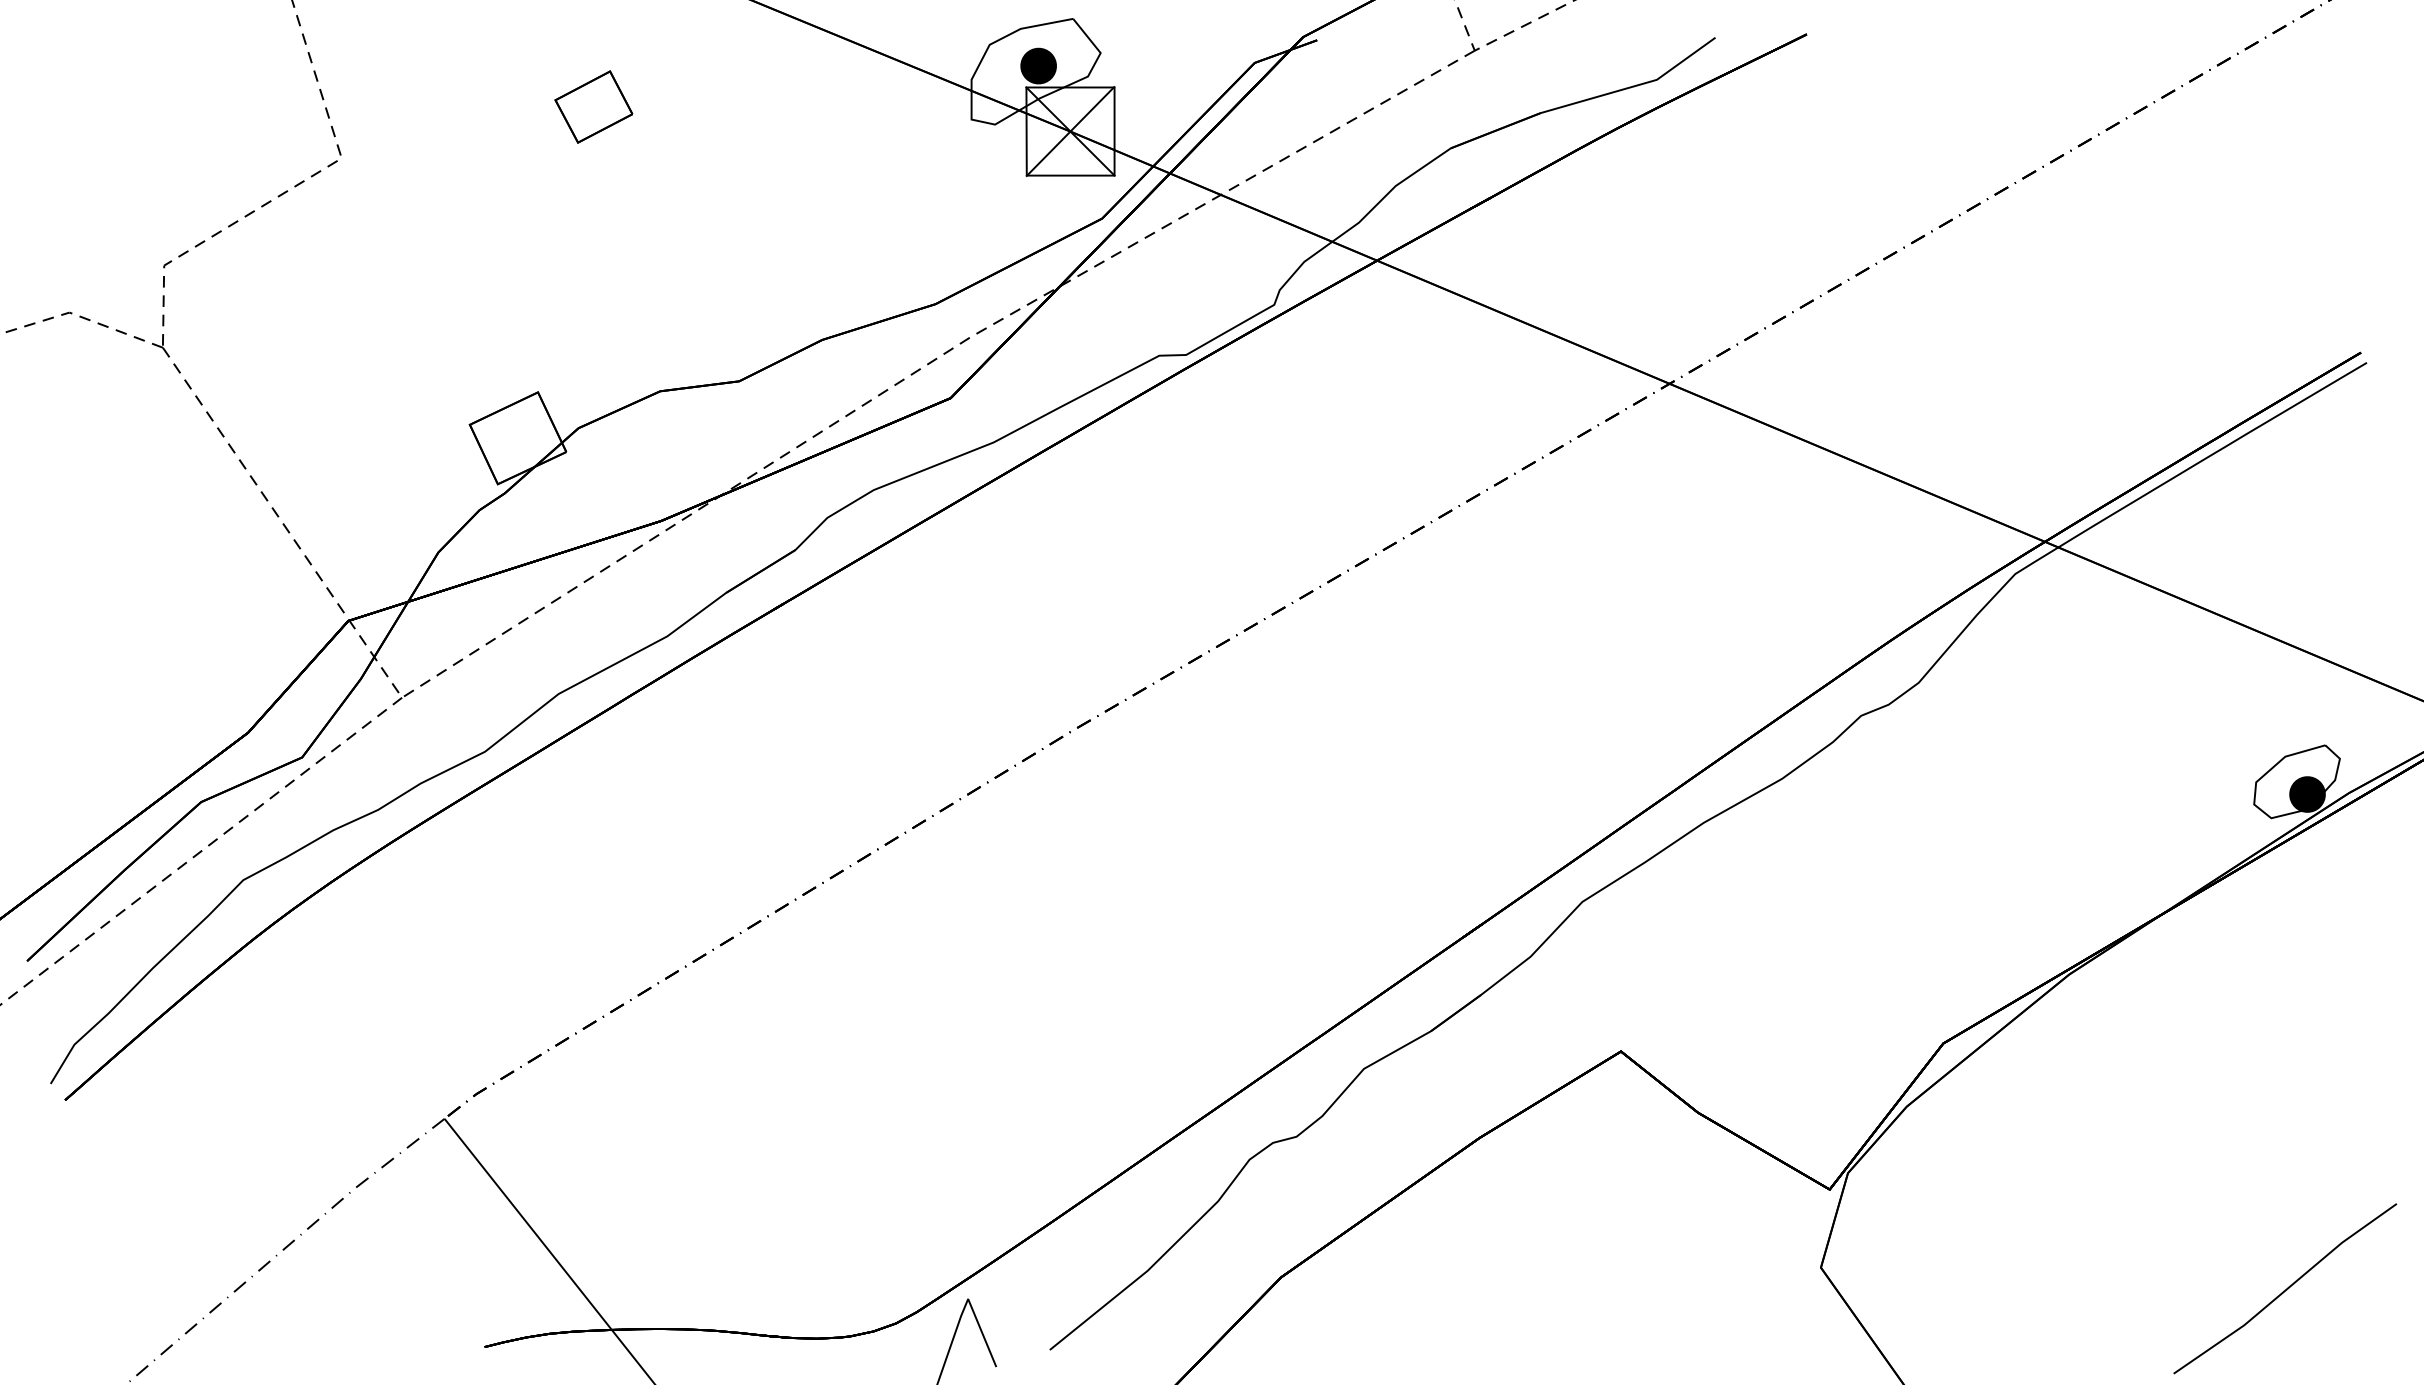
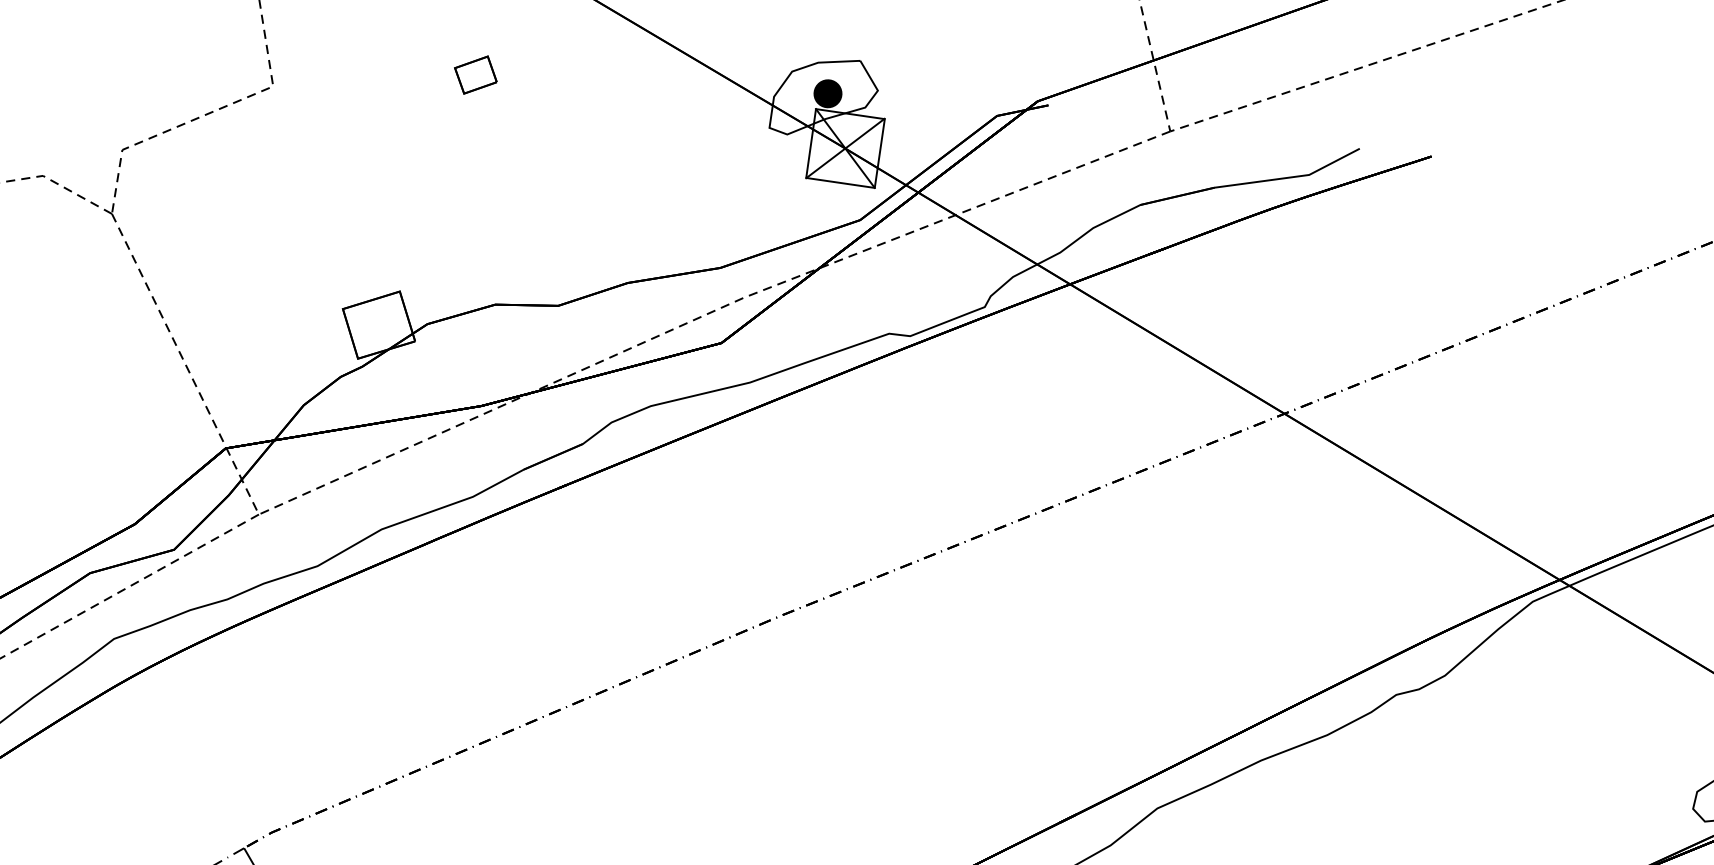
part: (593, 106) -> (475, 74), size x0.71

